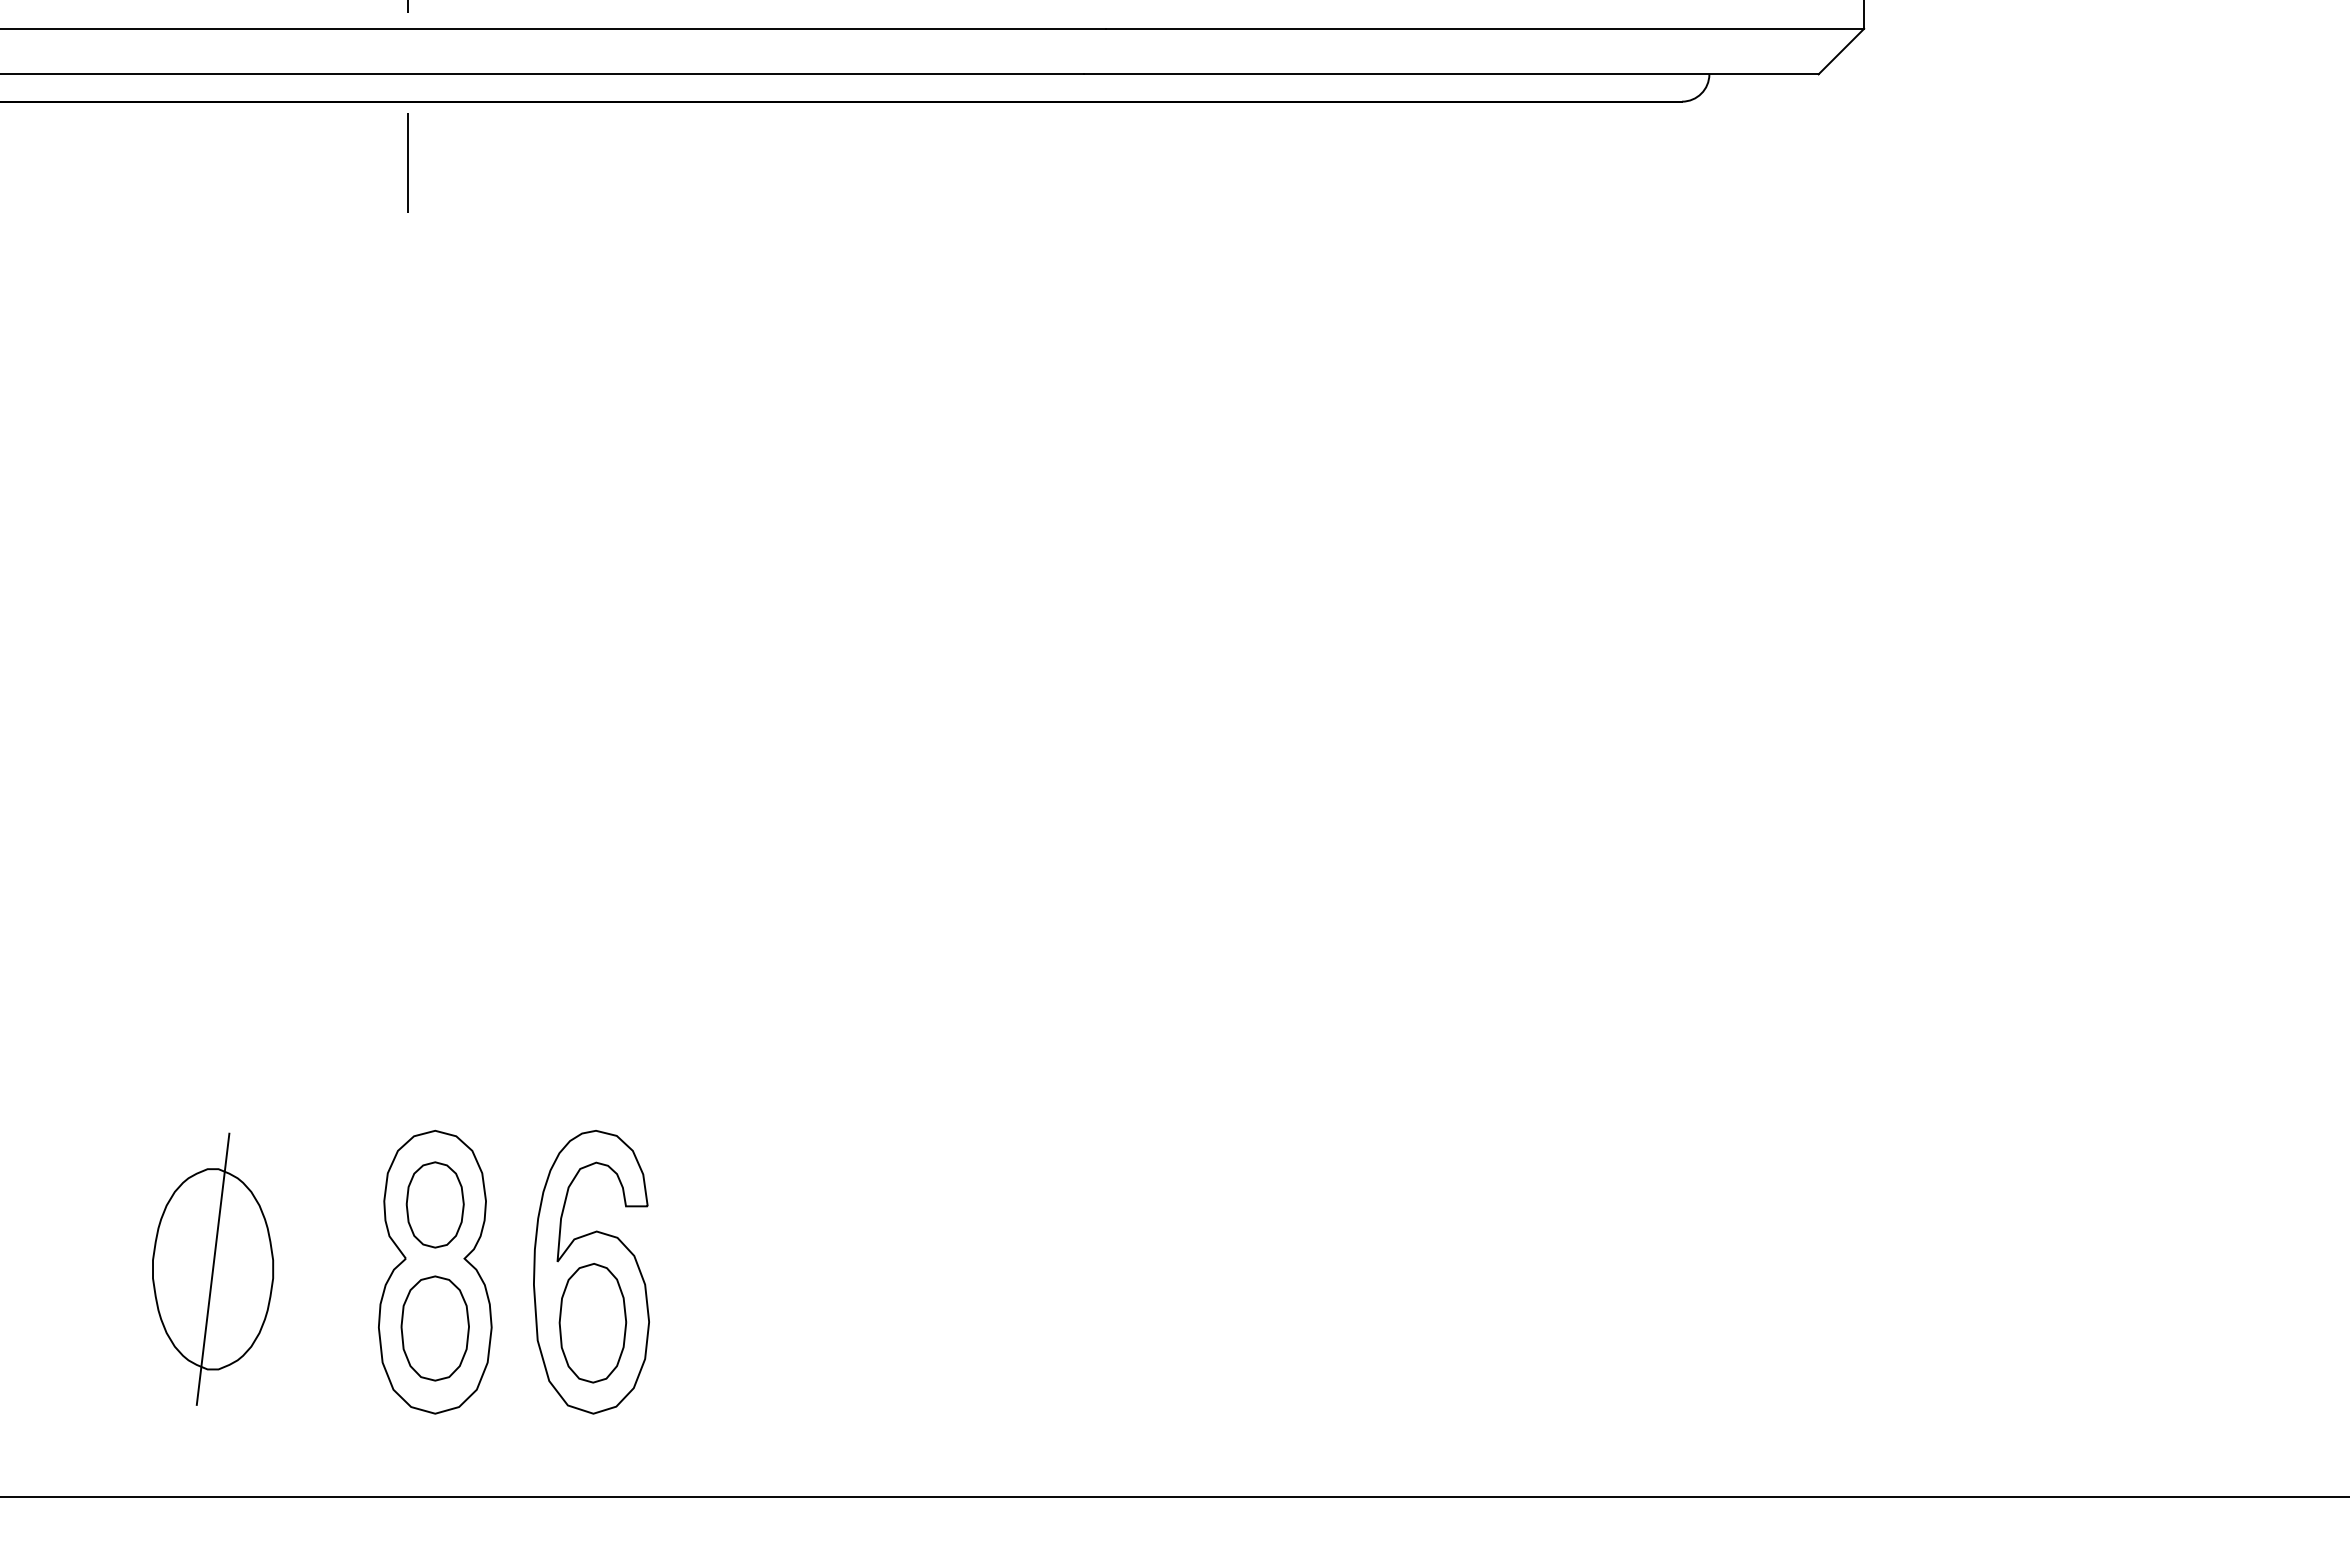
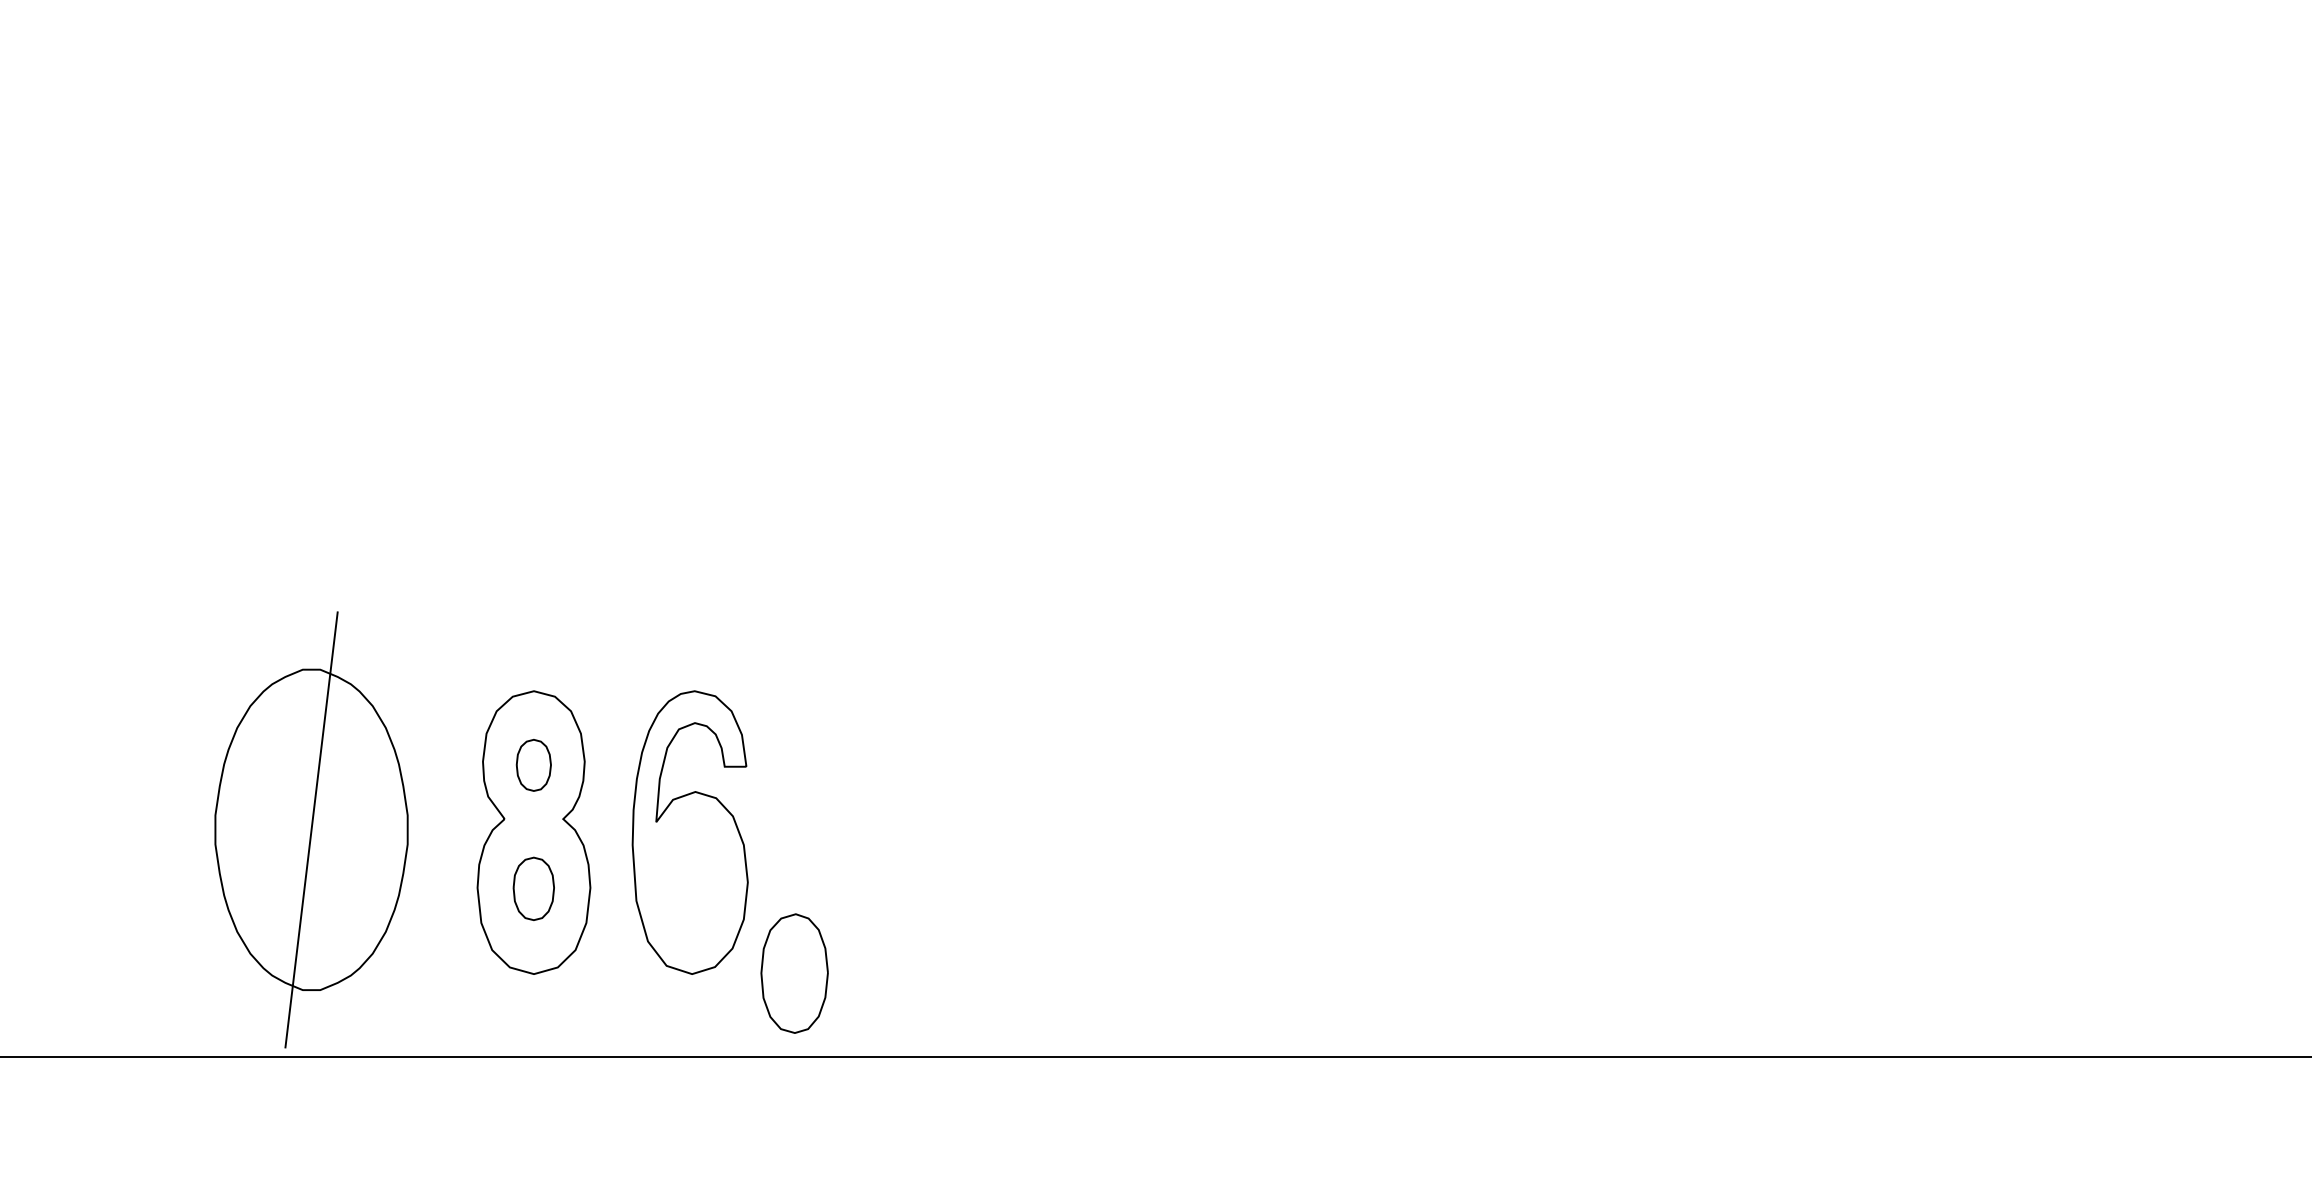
part: (434, 1204) -> (533, 764), size x0.6
part: (213, 1268) -> (312, 828), size x1.6
part: (592, 1323) -> (794, 973), moved
part: (434, 1328) -> (533, 888), size x0.6

